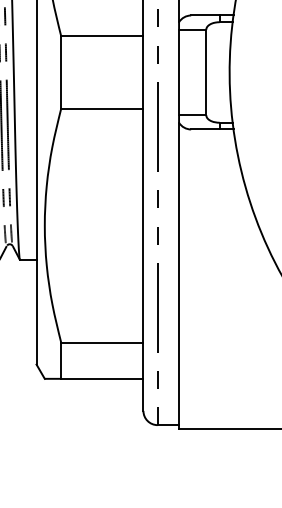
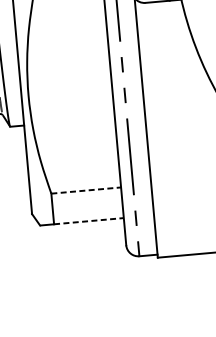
line: (102, 342) -> (86, 190), solid -> dashed
line: (102, 378) -> (89, 220), solid -> dashed

